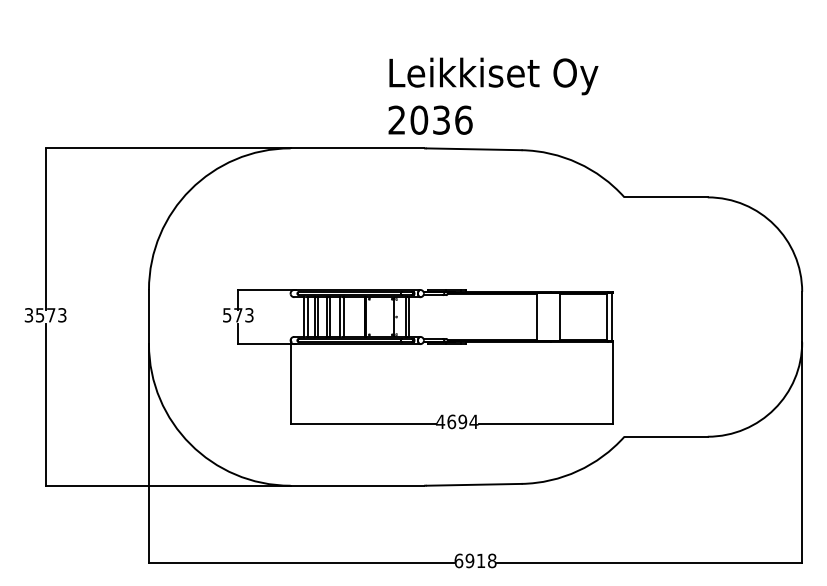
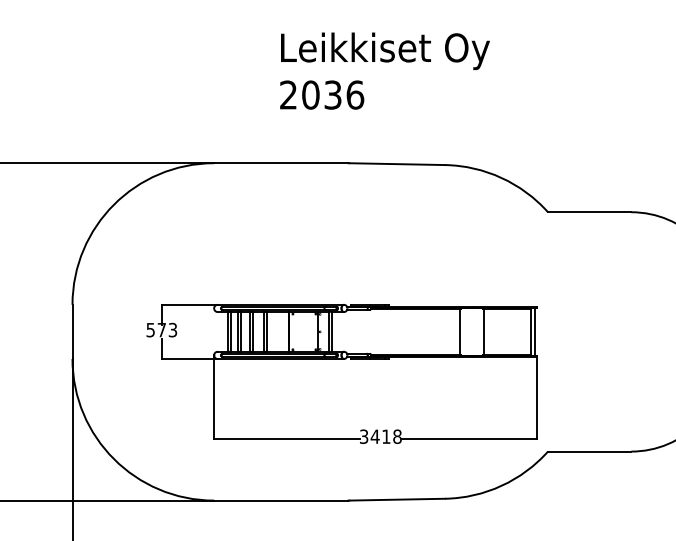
text: (493, 95) -> (385, 70), moved
text: (457, 421) -> (381, 436), 4694 -> 3418

